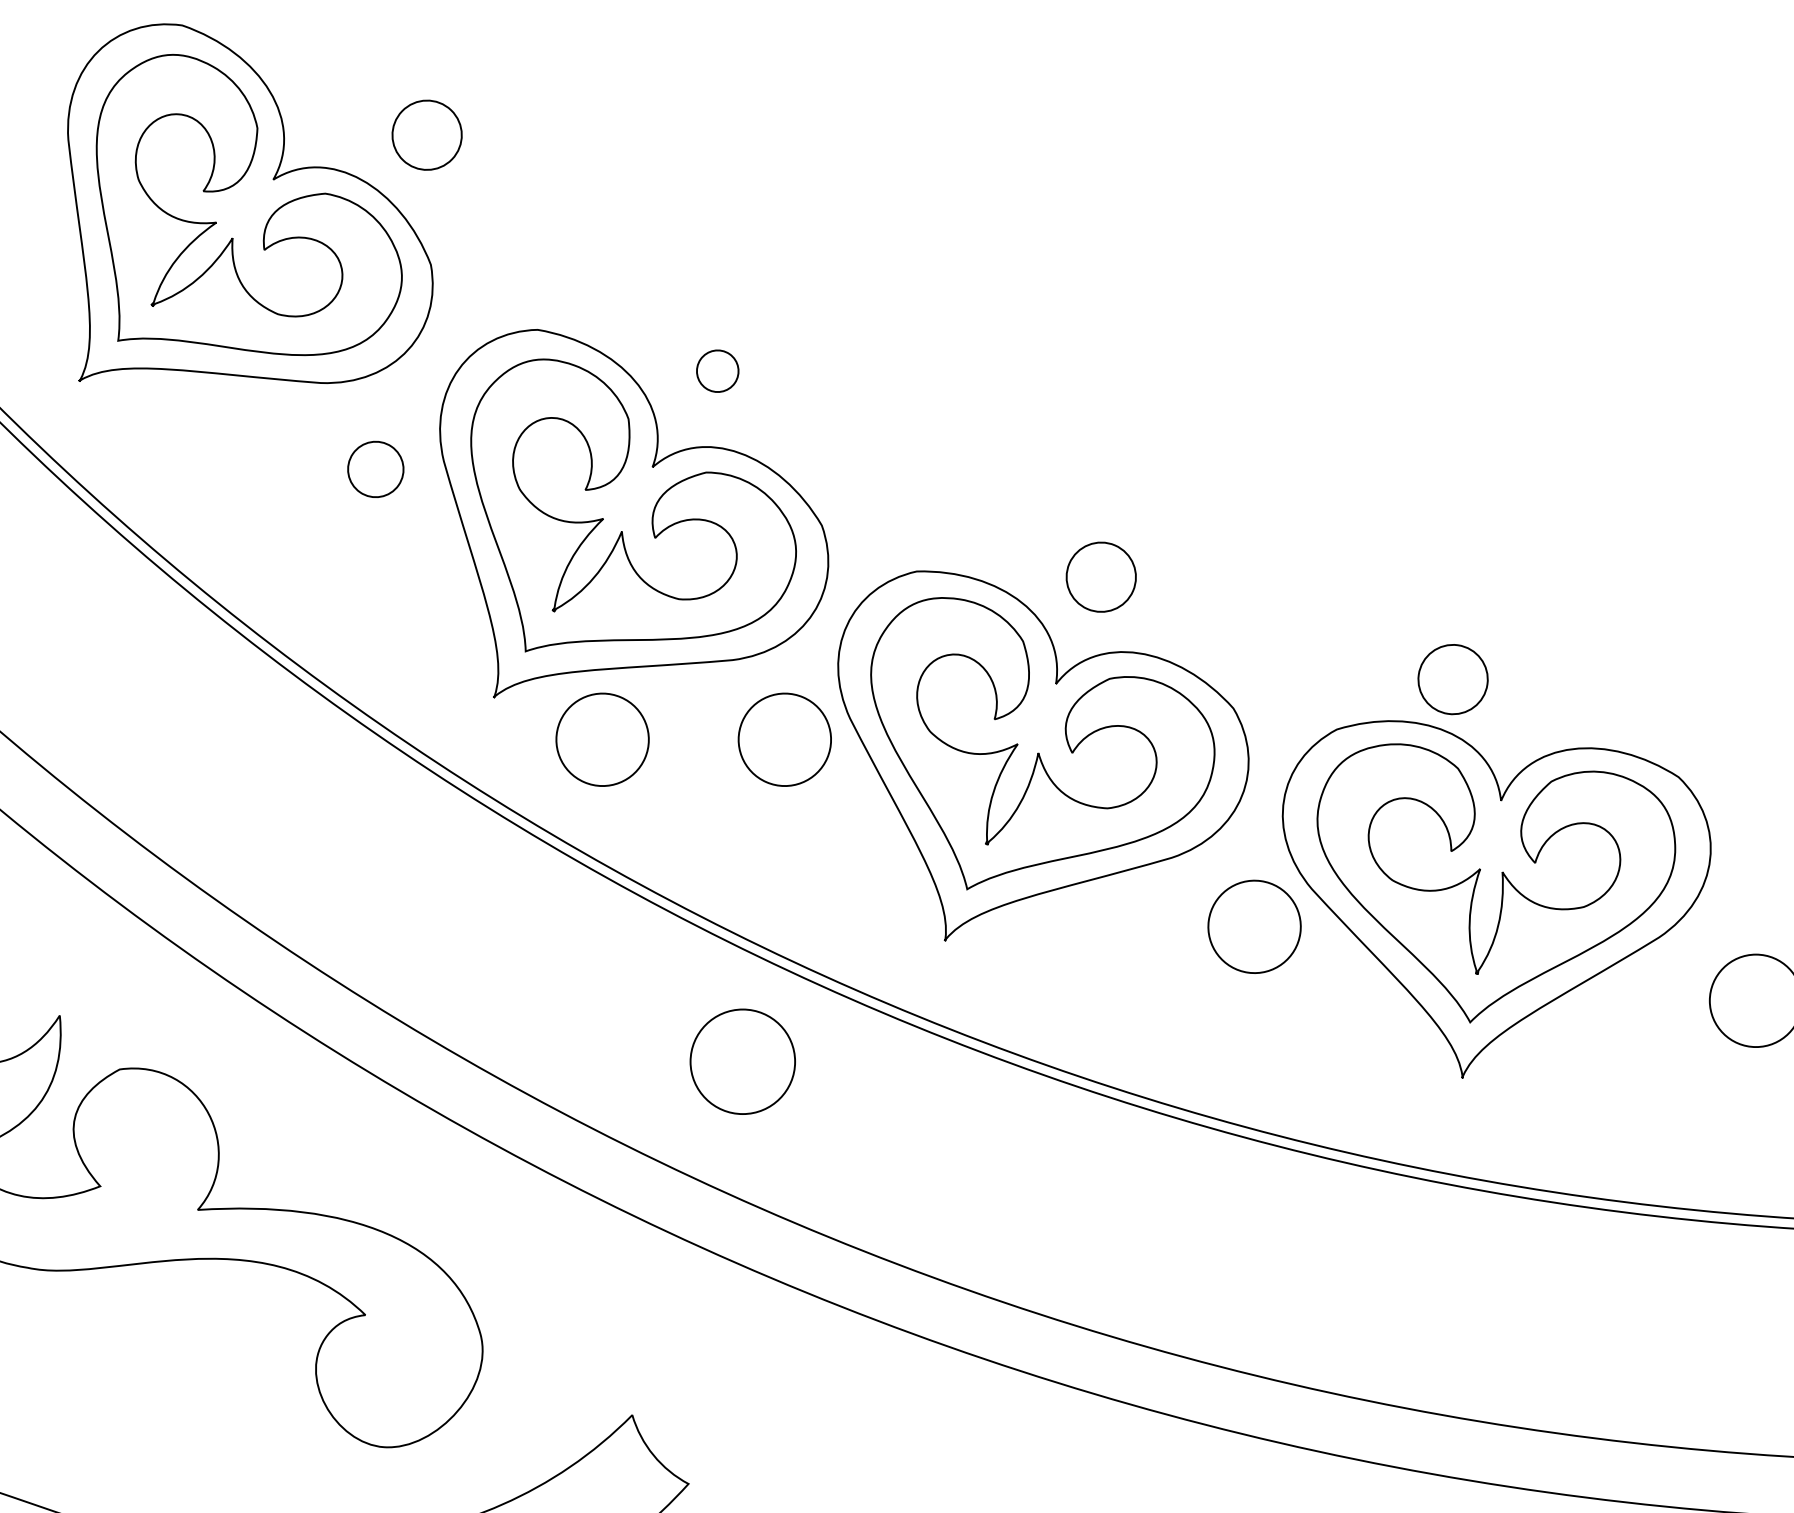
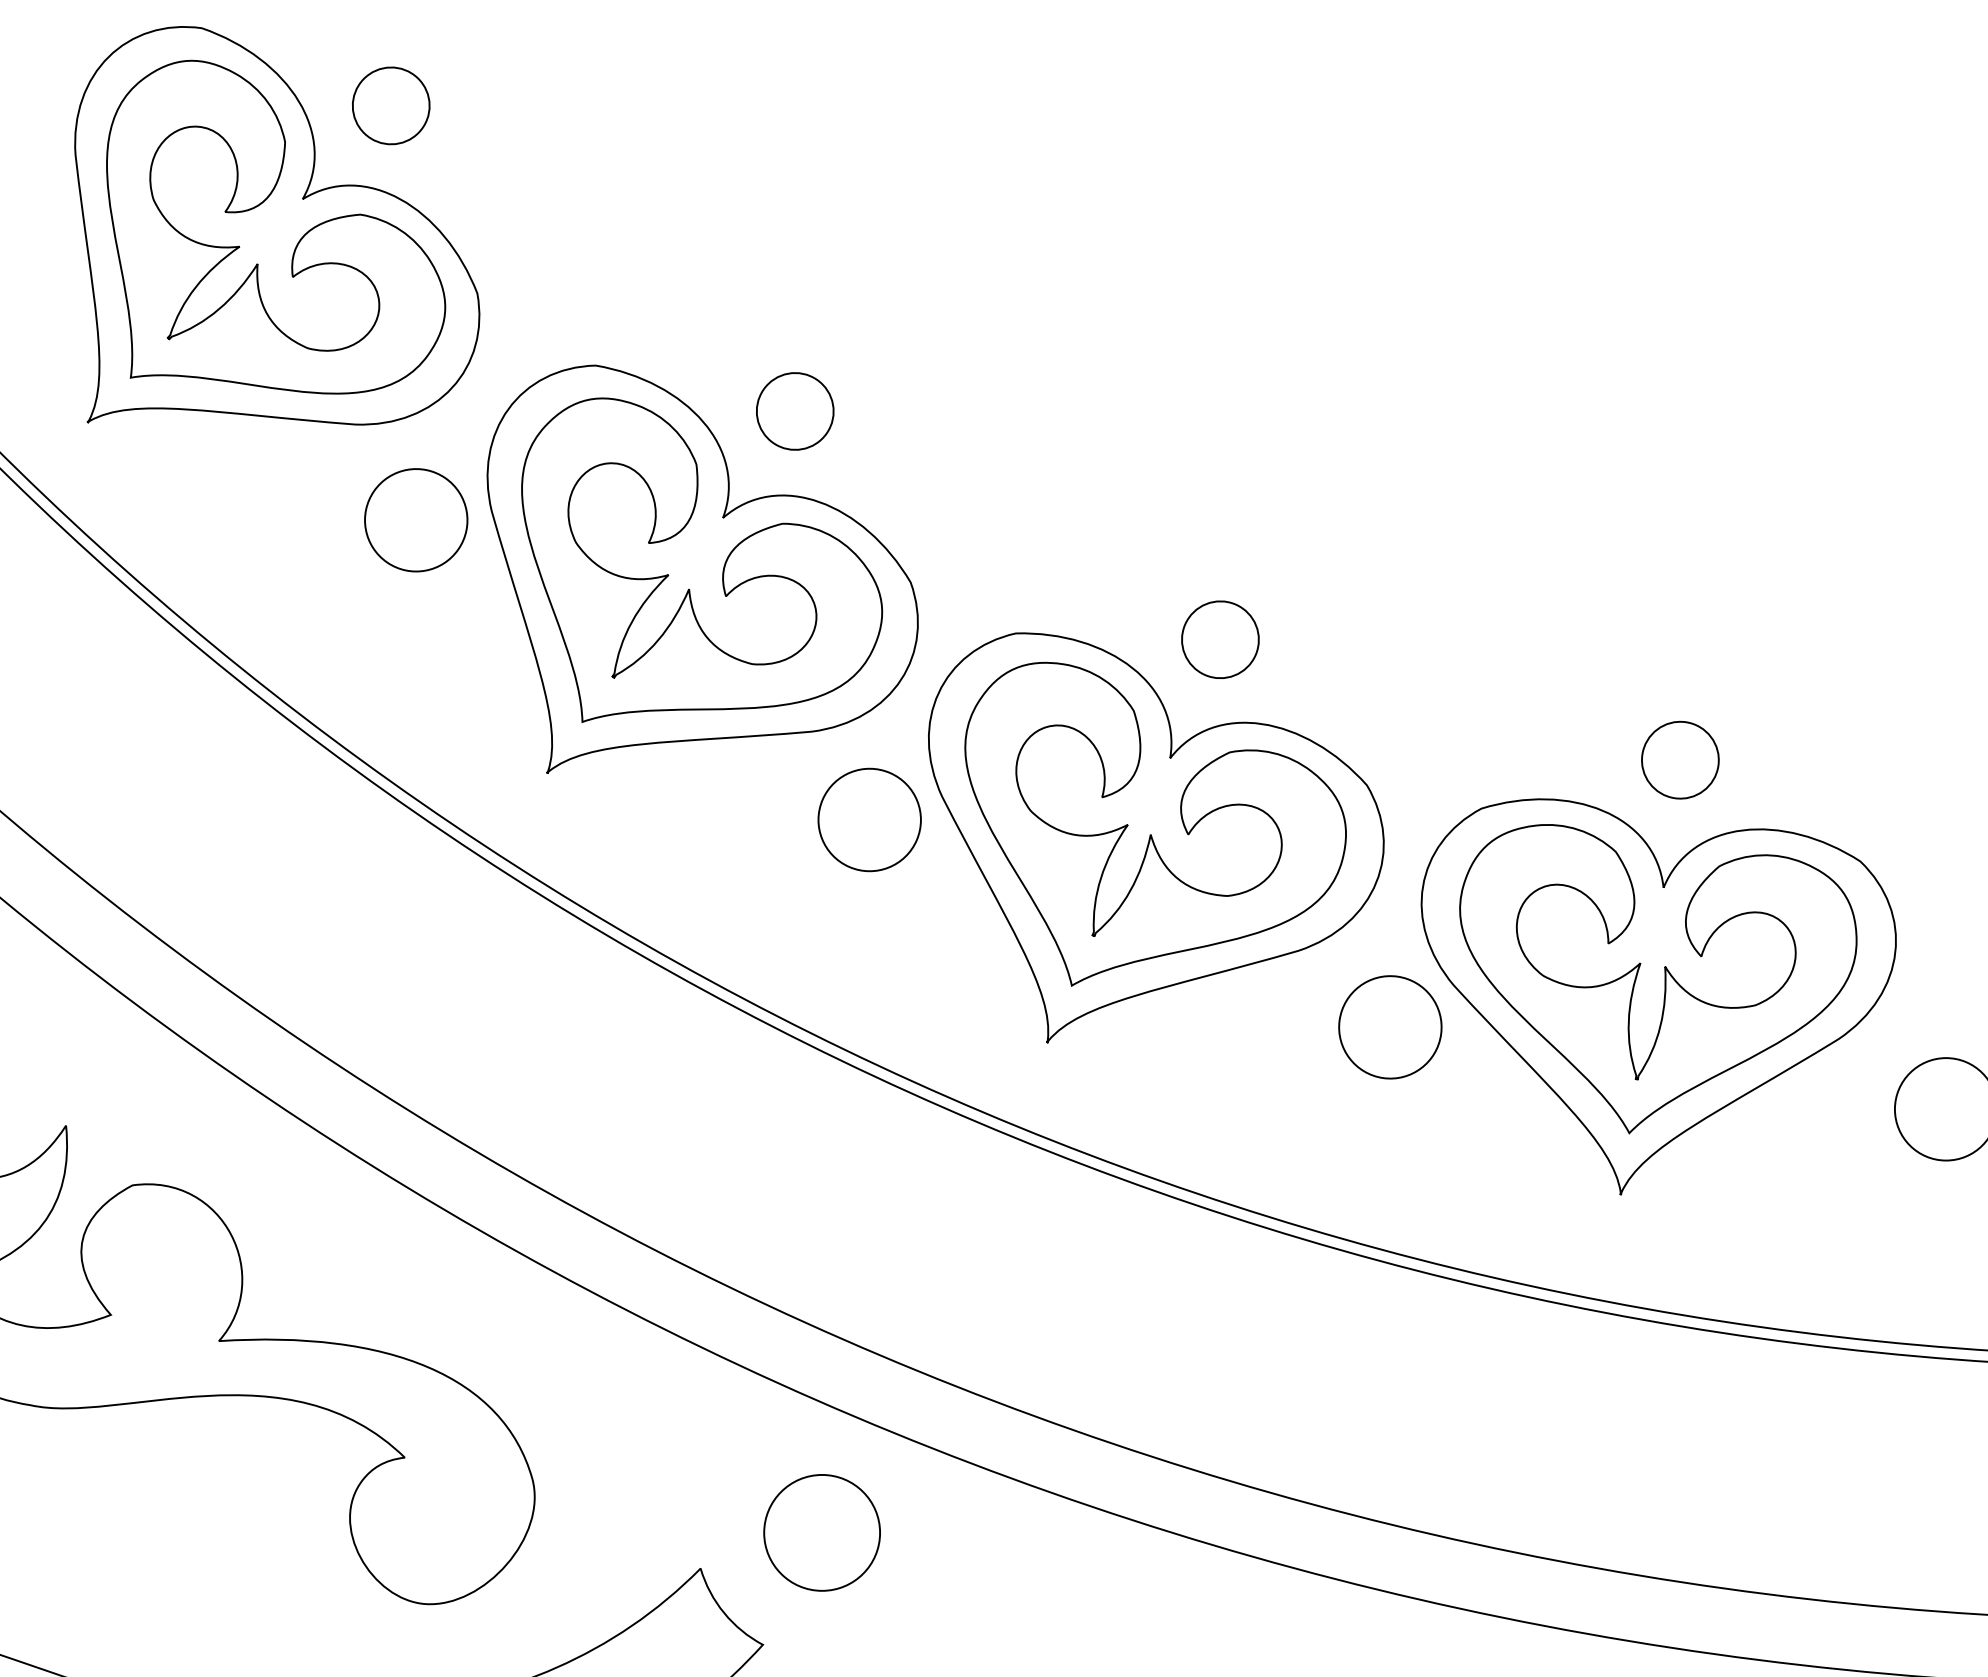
part: (427, 134) -> (391, 105), moved
part: (717, 371) -> (795, 411), size x1.67
part: (375, 469) -> (416, 520), size x1.67
part: (1453, 678) -> (1680, 759), moved
part: (602, 739) -> (667, 819), removed
part: (742, 1061) -> (821, 1532), moved

